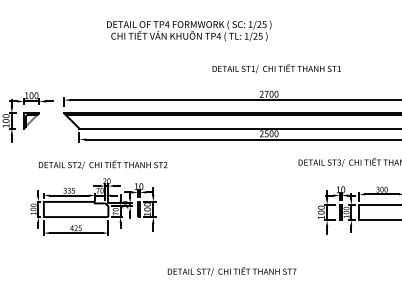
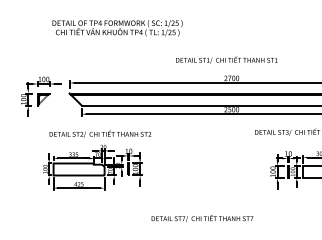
text: (189, 31) -> (117, 28), moved
text: (276, 67) -> (226, 59), moved

